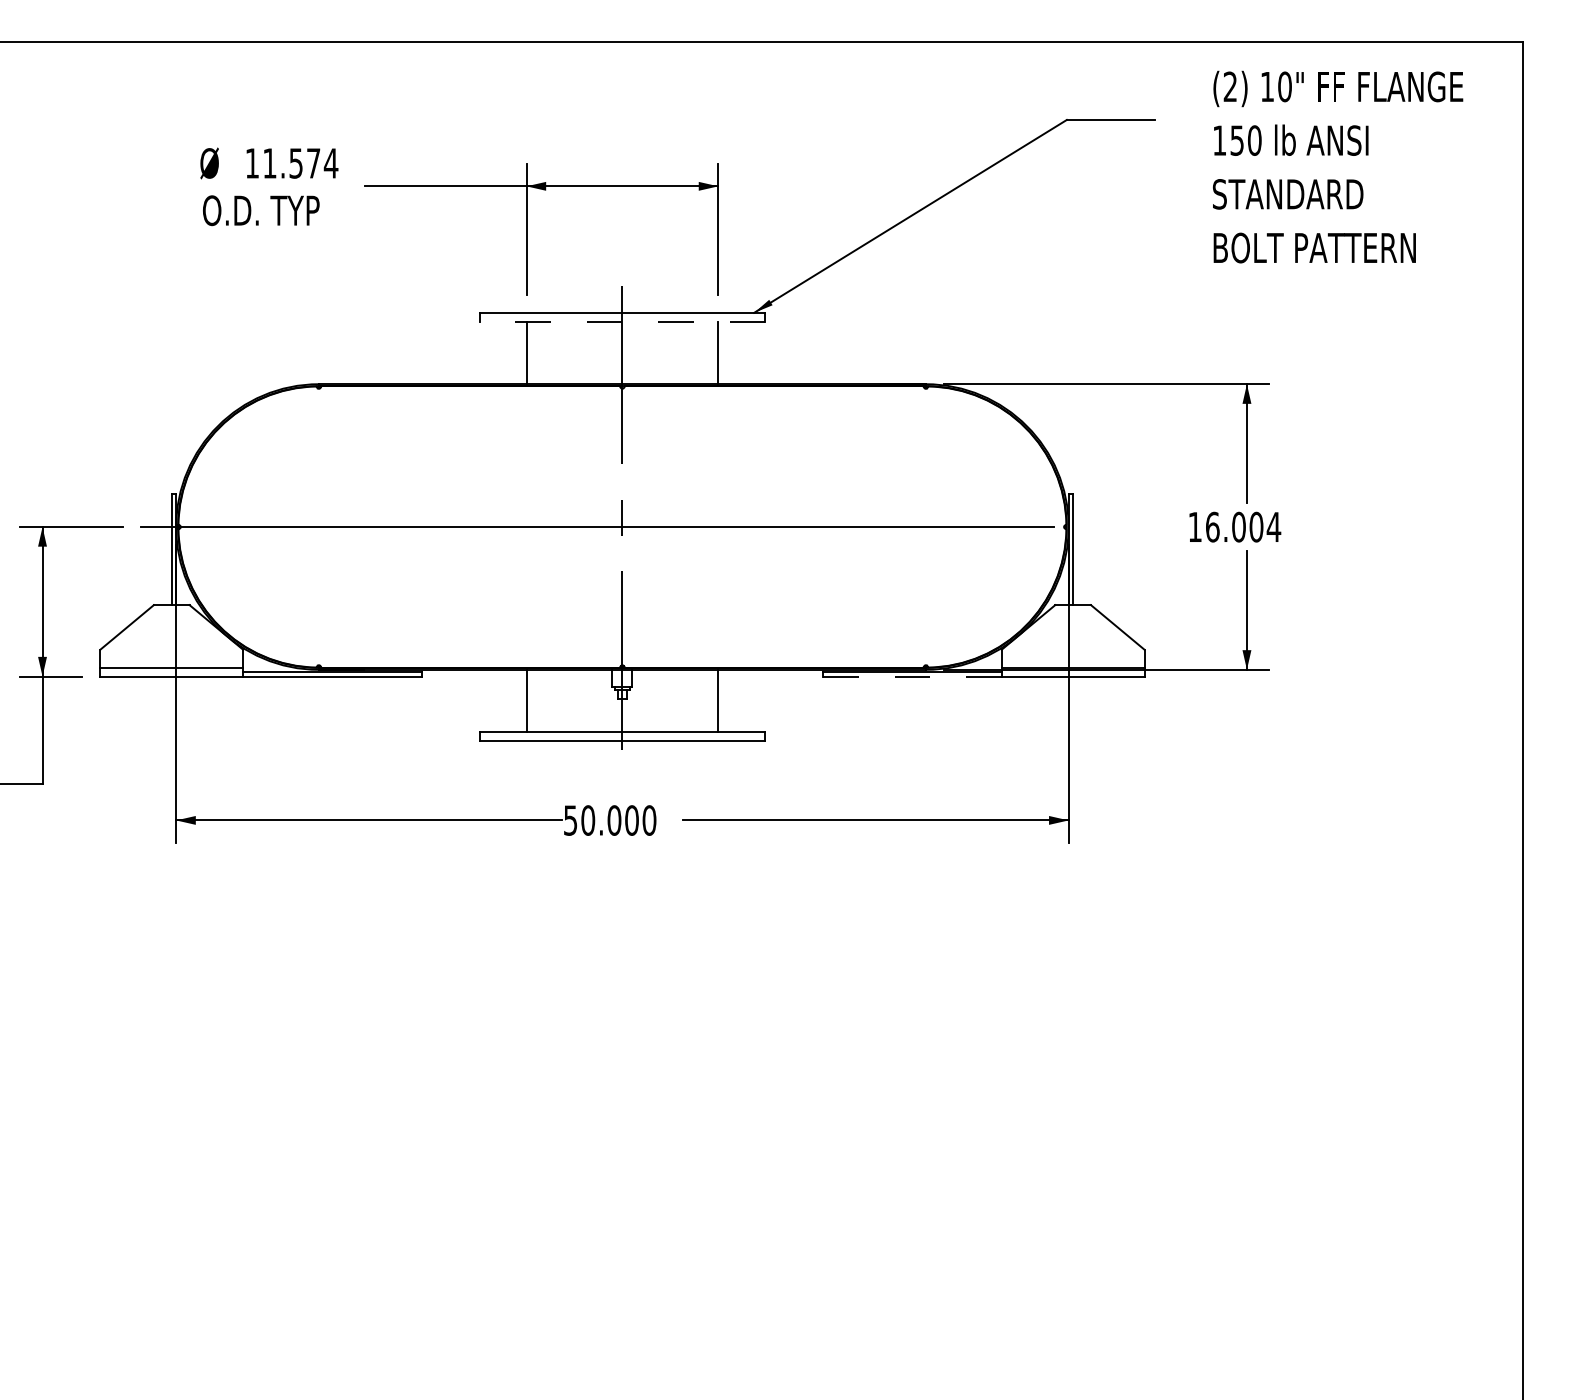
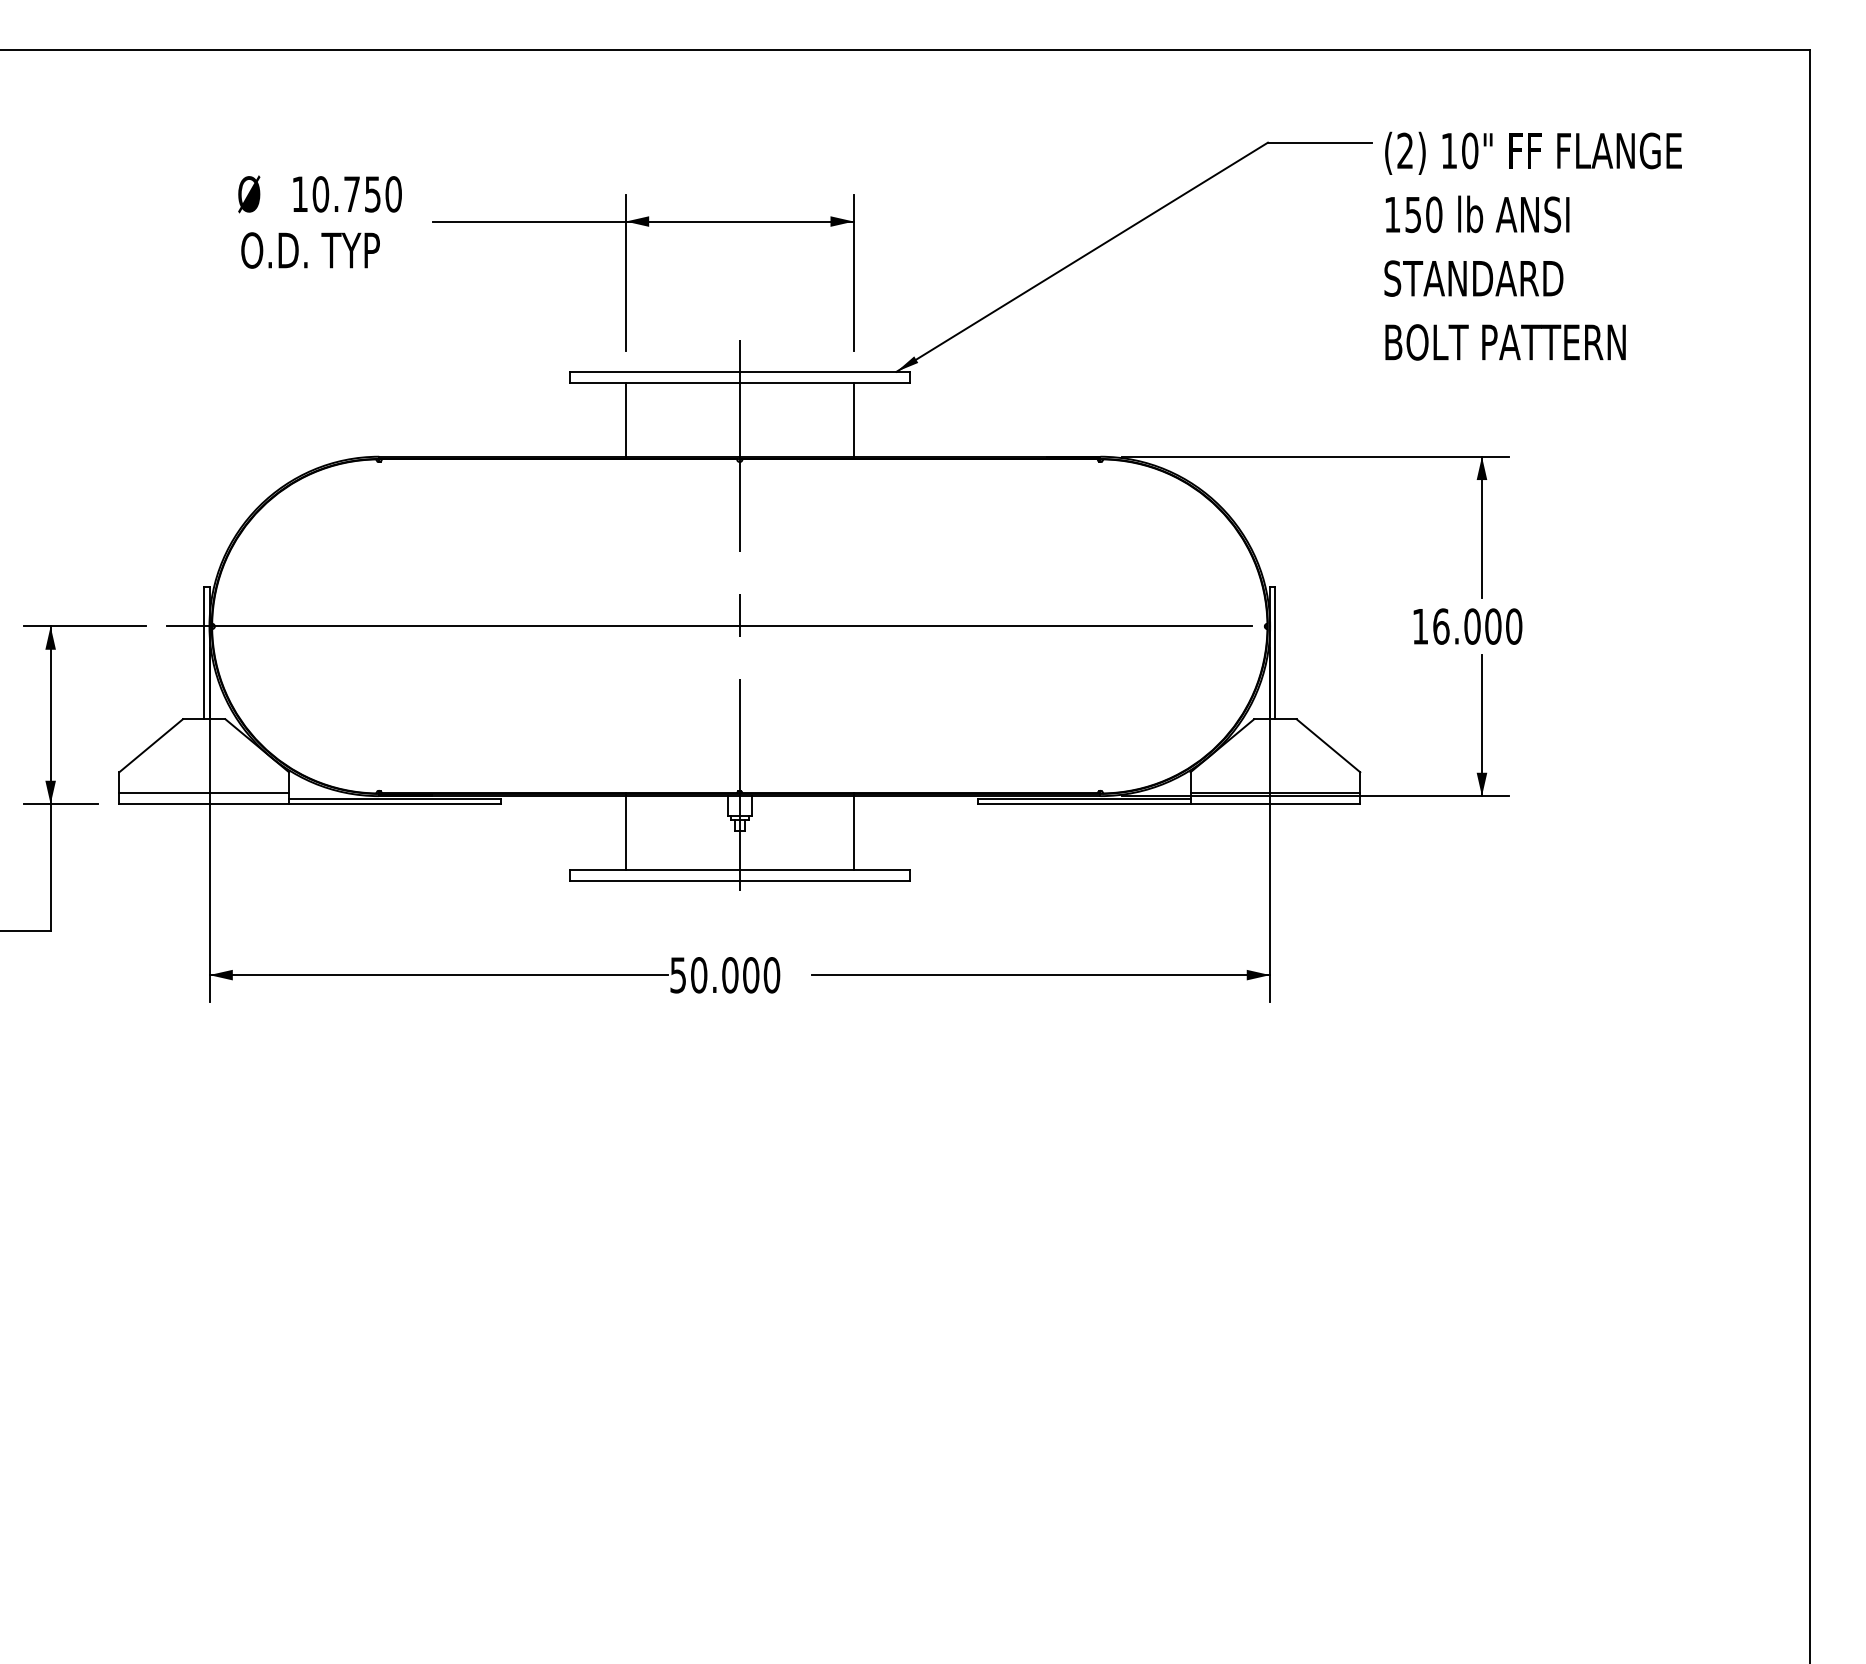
text: (300, 163) -> (357, 194), 11.574 -> 10.750
text: (1338, 166) -> (1533, 245), moved
line: (622, 321) -> (739, 382), dashed -> solid
text: (1273, 526) -> (1513, 625), 16.004 -> 16.000
line: (911, 676) -> (1083, 804), dashed -> solid

